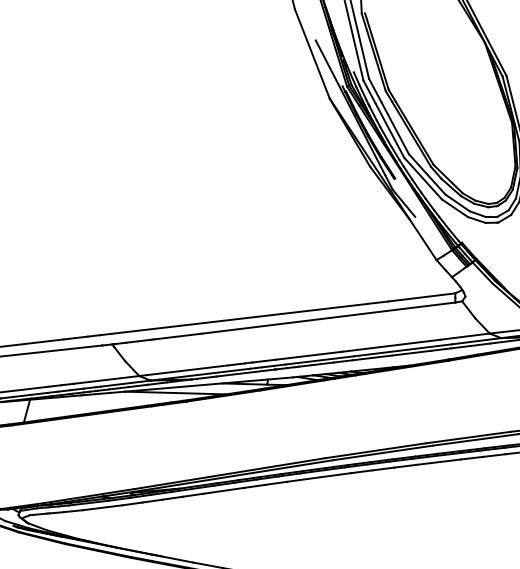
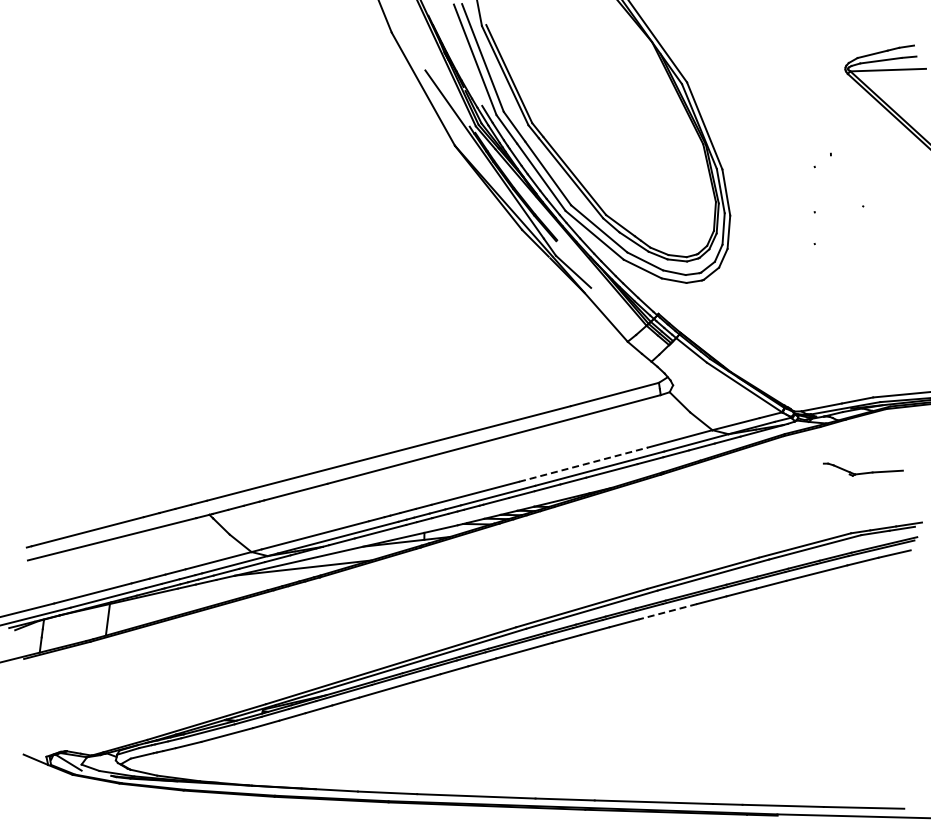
line: (391, 345) -> (583, 464), solid -> dashed
line: (438, 461) -> (667, 611), solid -> dashed

